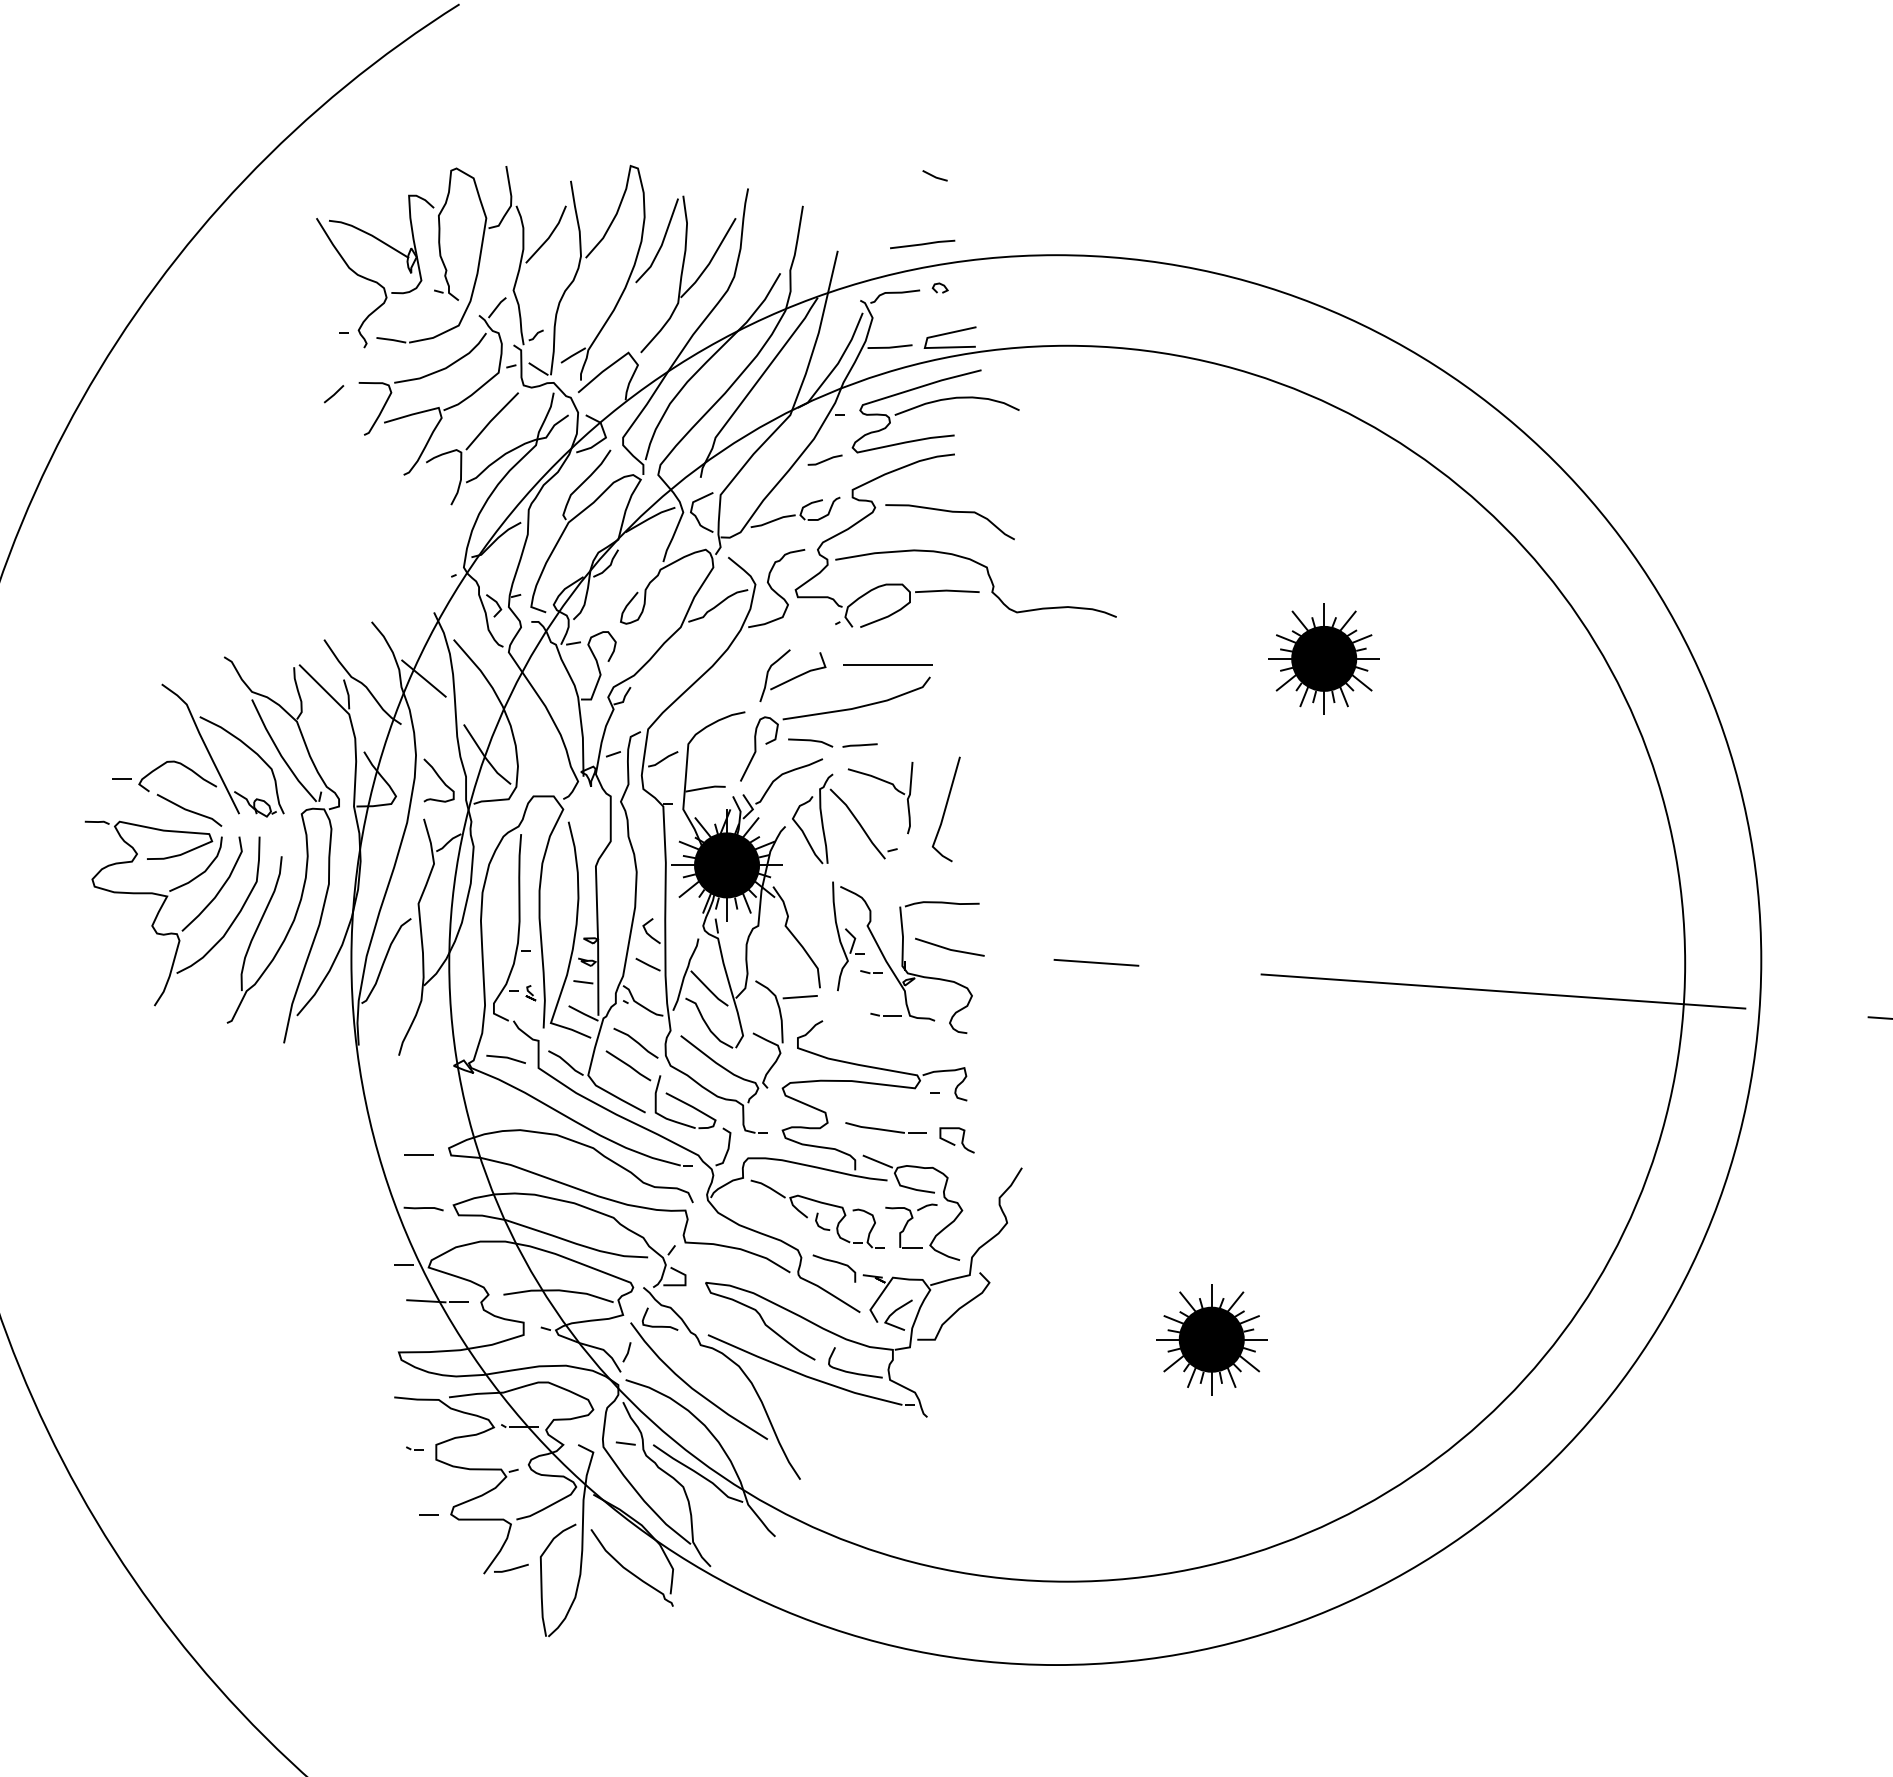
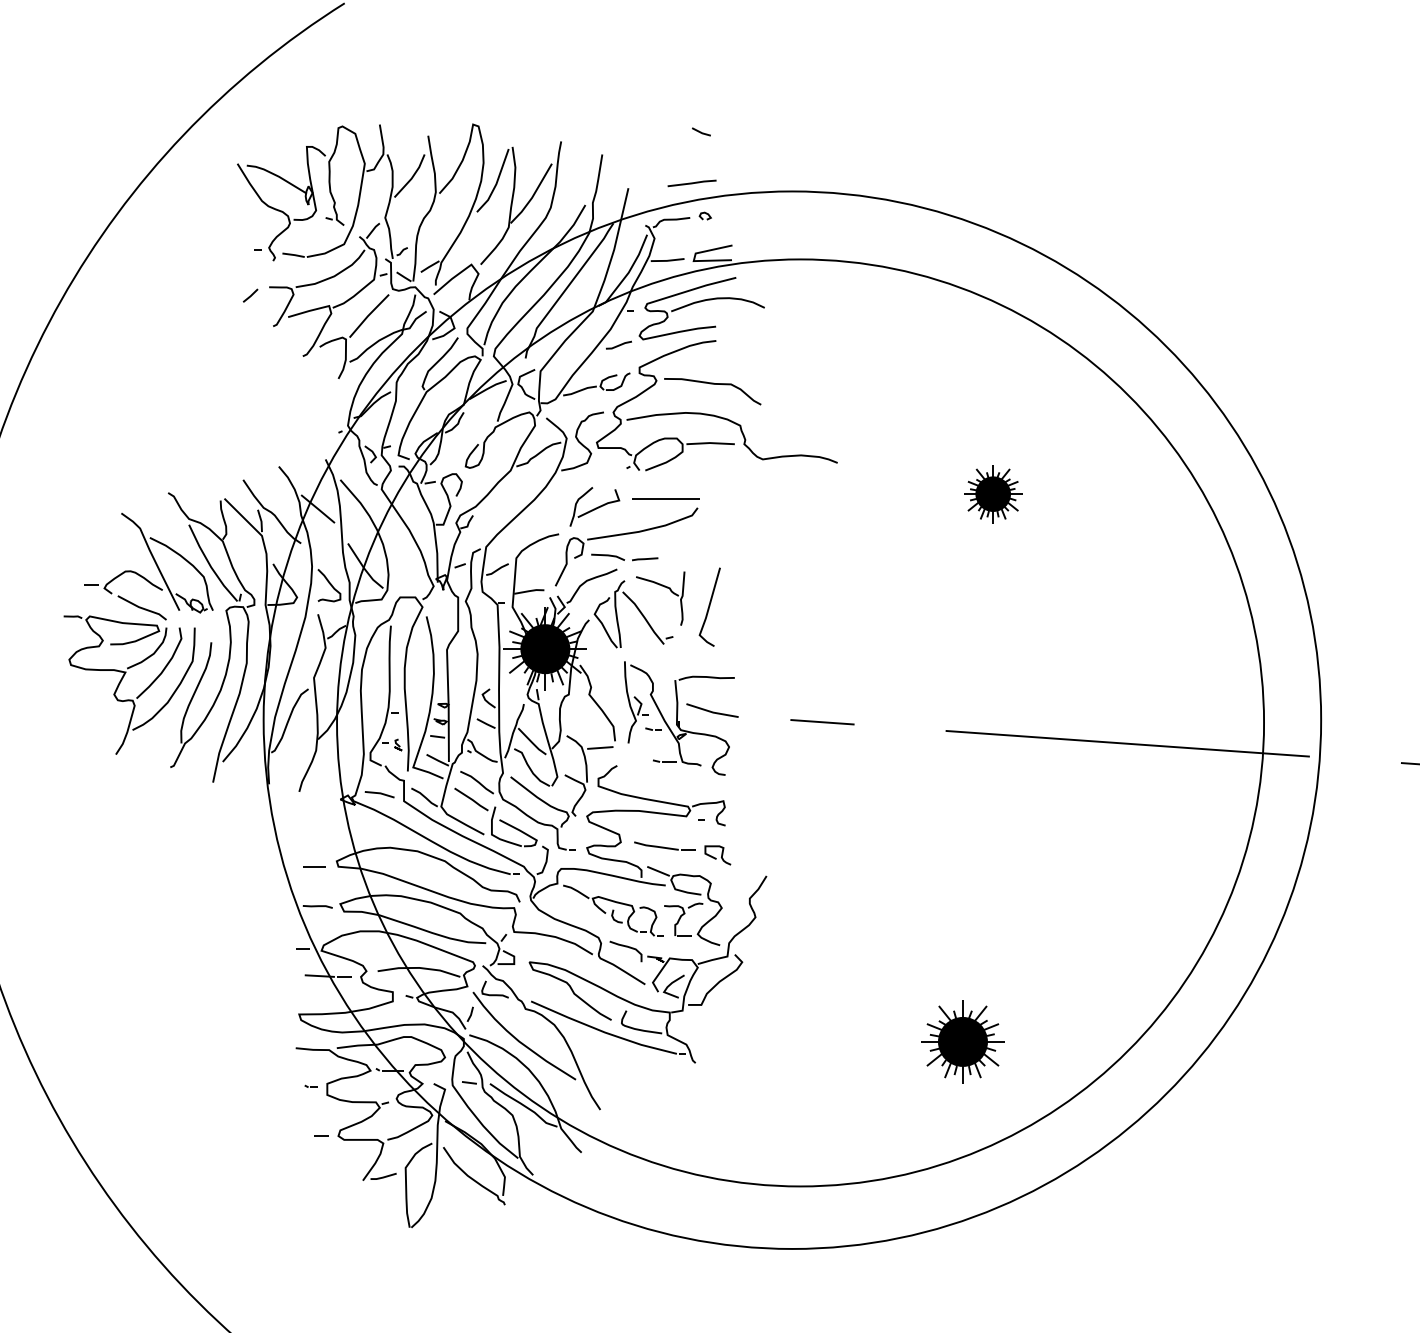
part: (1323, 657) -> (992, 493), size x0.7
part: (1211, 1339) -> (962, 1041), moved

